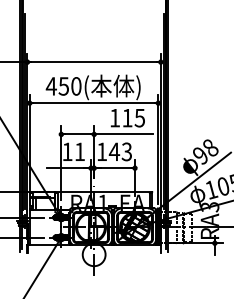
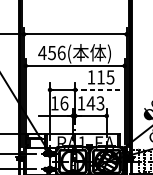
text: (76, 86) -> (61, 53), 450( -> 456(
line: (122, 134) -> (97, 90), solid -> dashed
text: (80, 151) -> (64, 103), 11 -> 16

